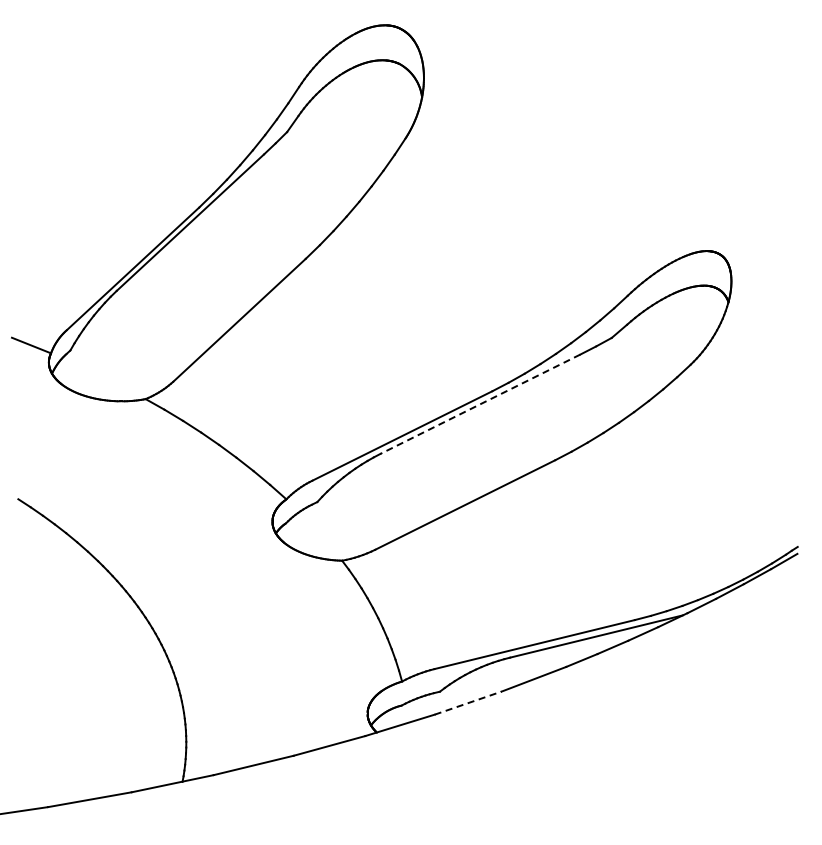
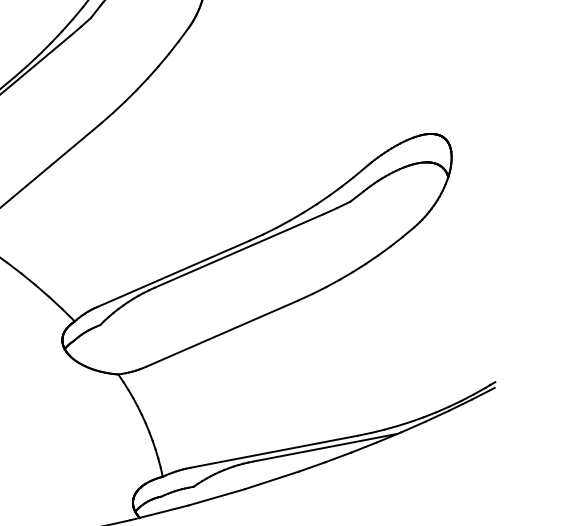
line: (480, 404) -> (239, 251), dashed -> solid
line: (468, 702) -> (216, 496), dashed -> solid

